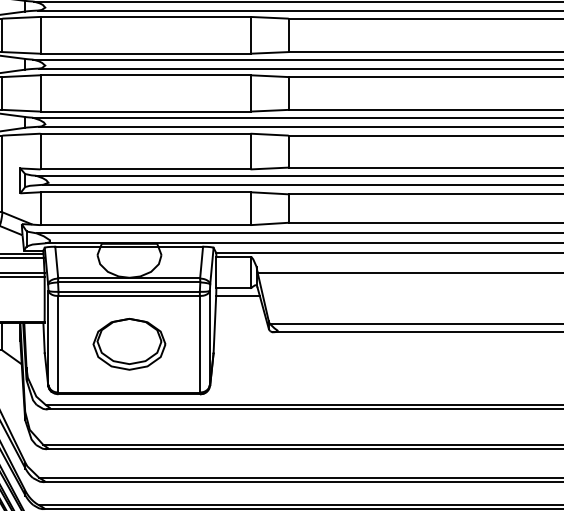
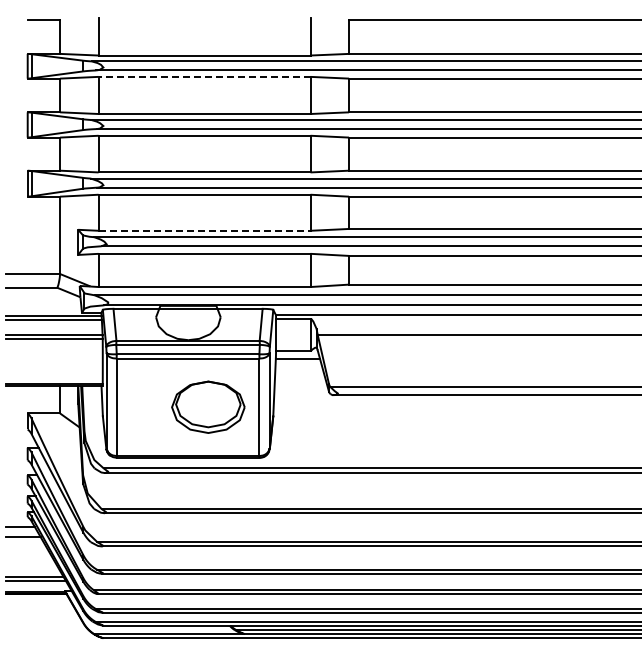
line: (145, 16) -> (204, 76), solid -> dashed
line: (145, 169) -> (204, 230), solid -> dashed
part: (129, 343) -> (208, 406), moved

